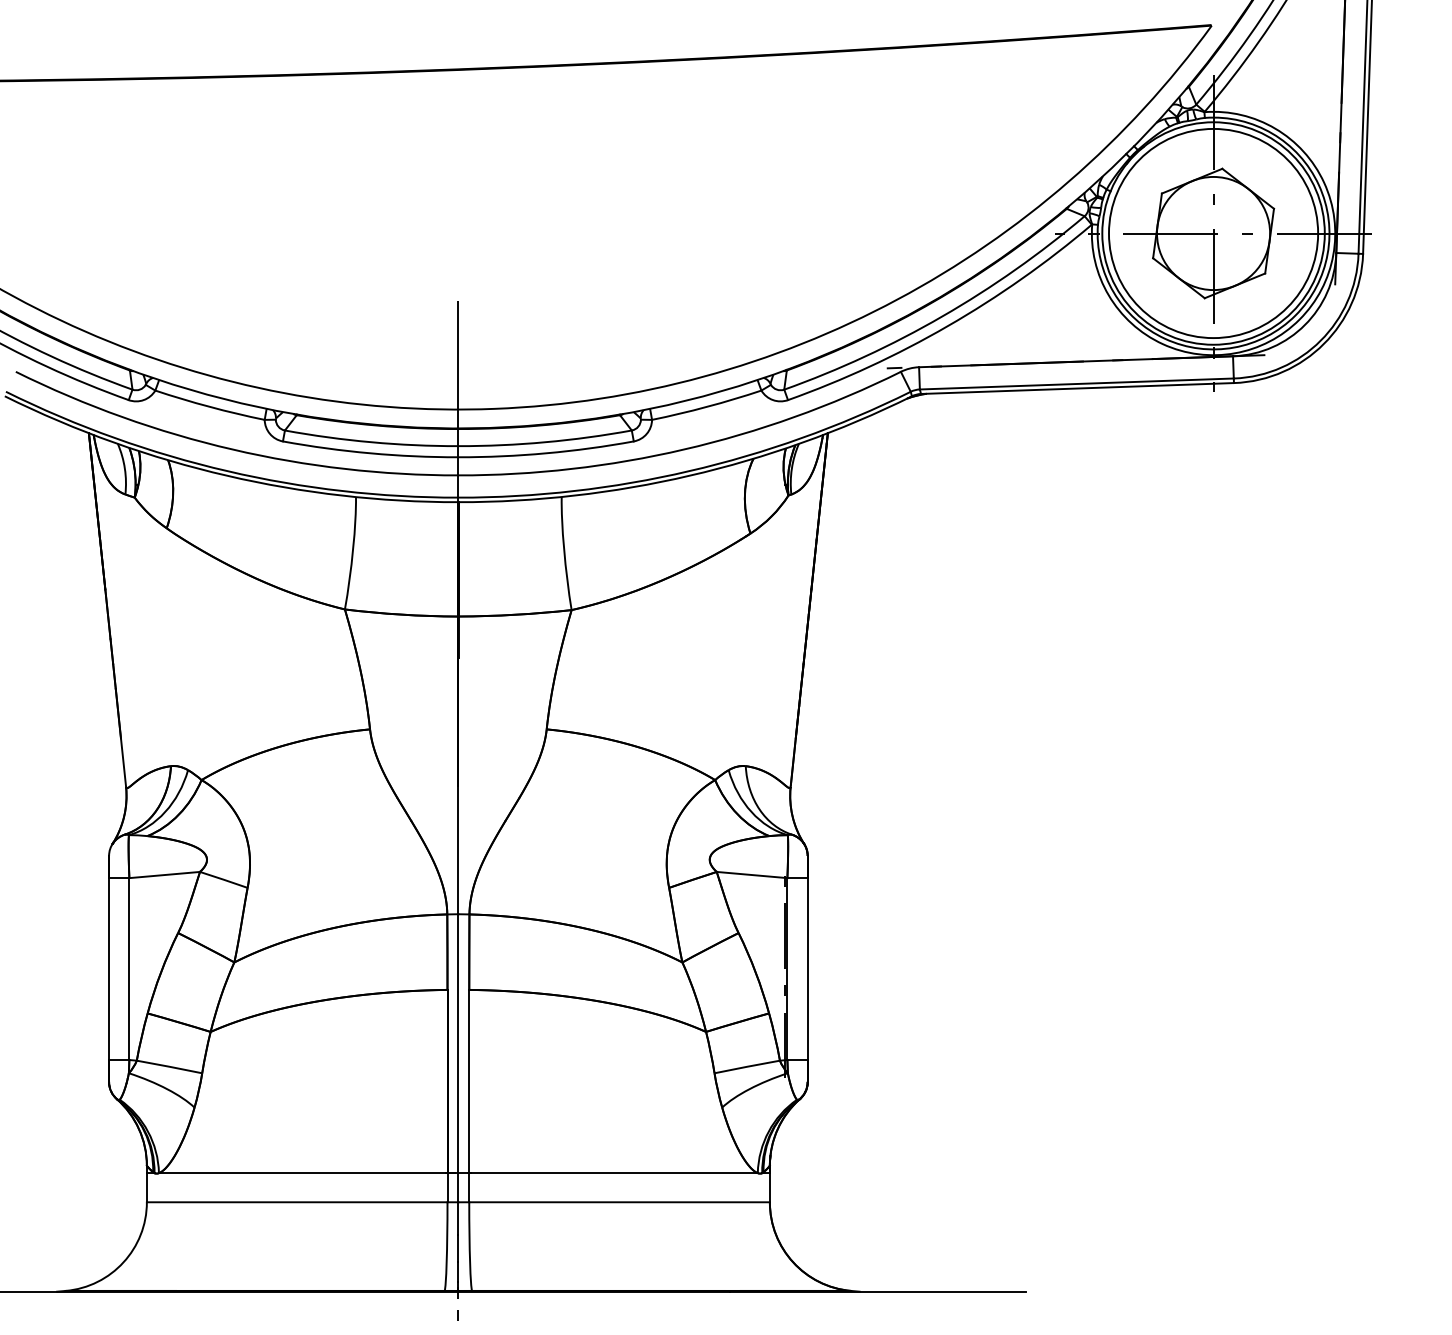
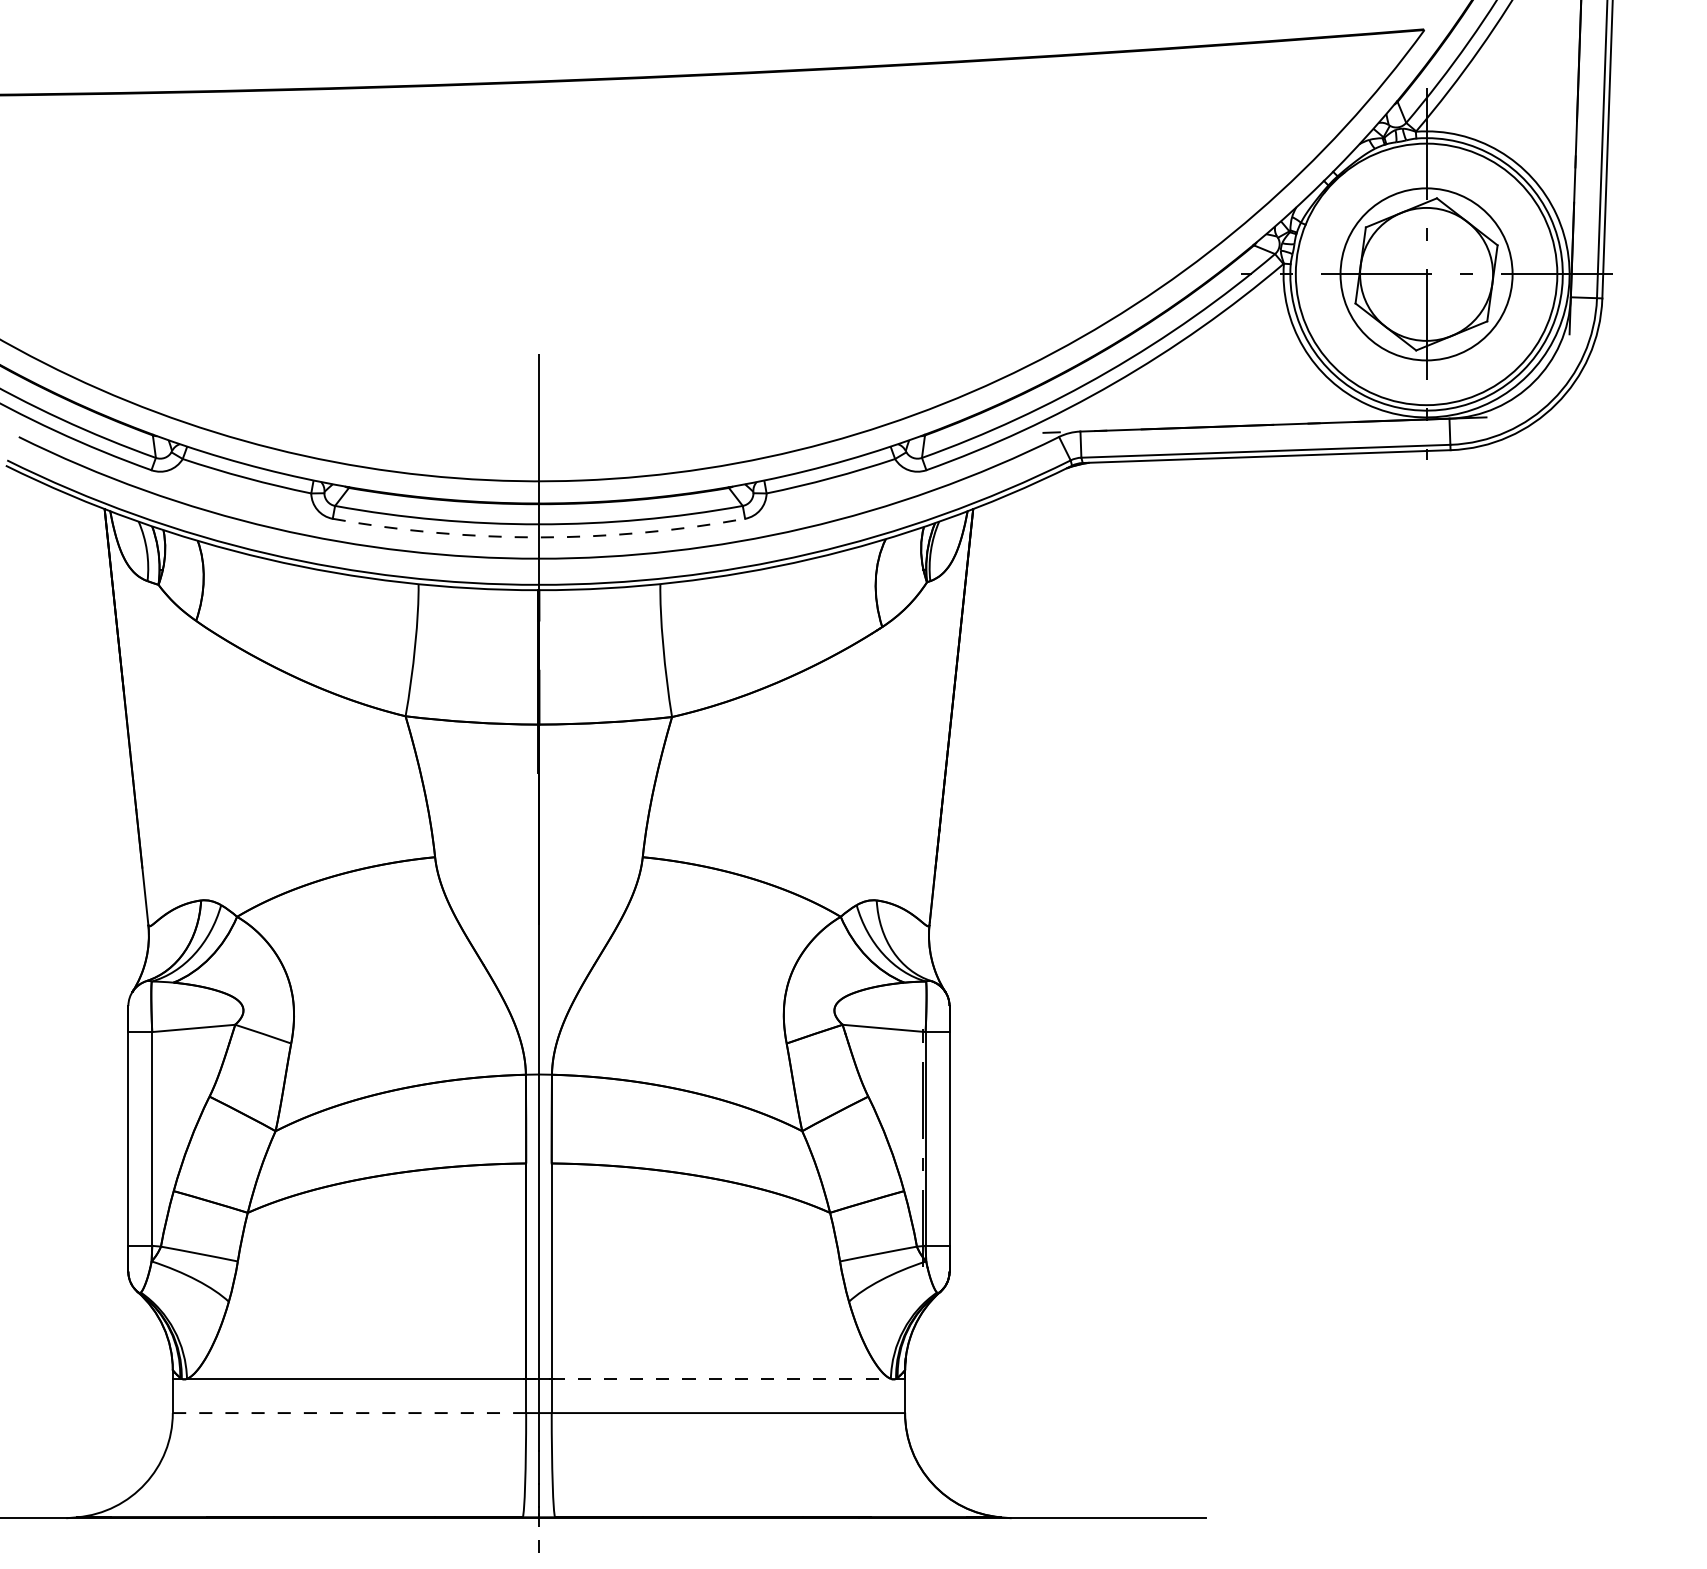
circle: (1213, 233) -> (1426, 274), size x0.7
arc: (458, 457) -> (539, 537), solid -> dashed
line: (614, 1173) -> (722, 1379), solid -> dashed
line: (296, 1202) -> (348, 1413), solid -> dashed

